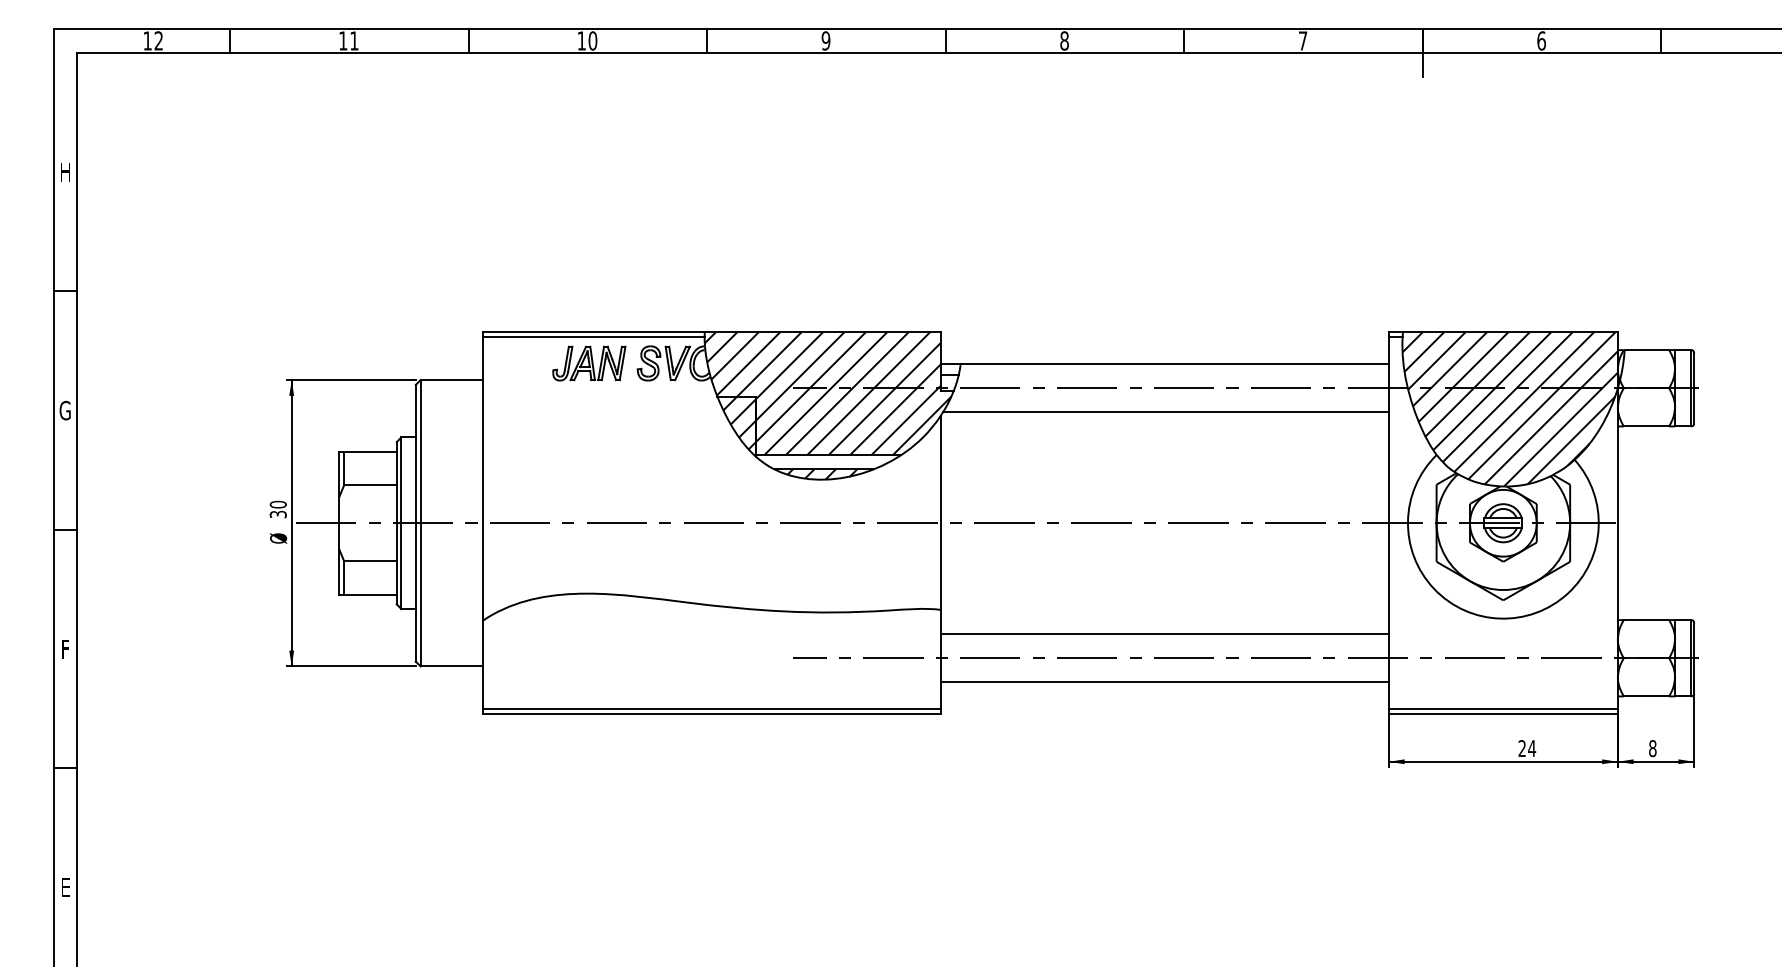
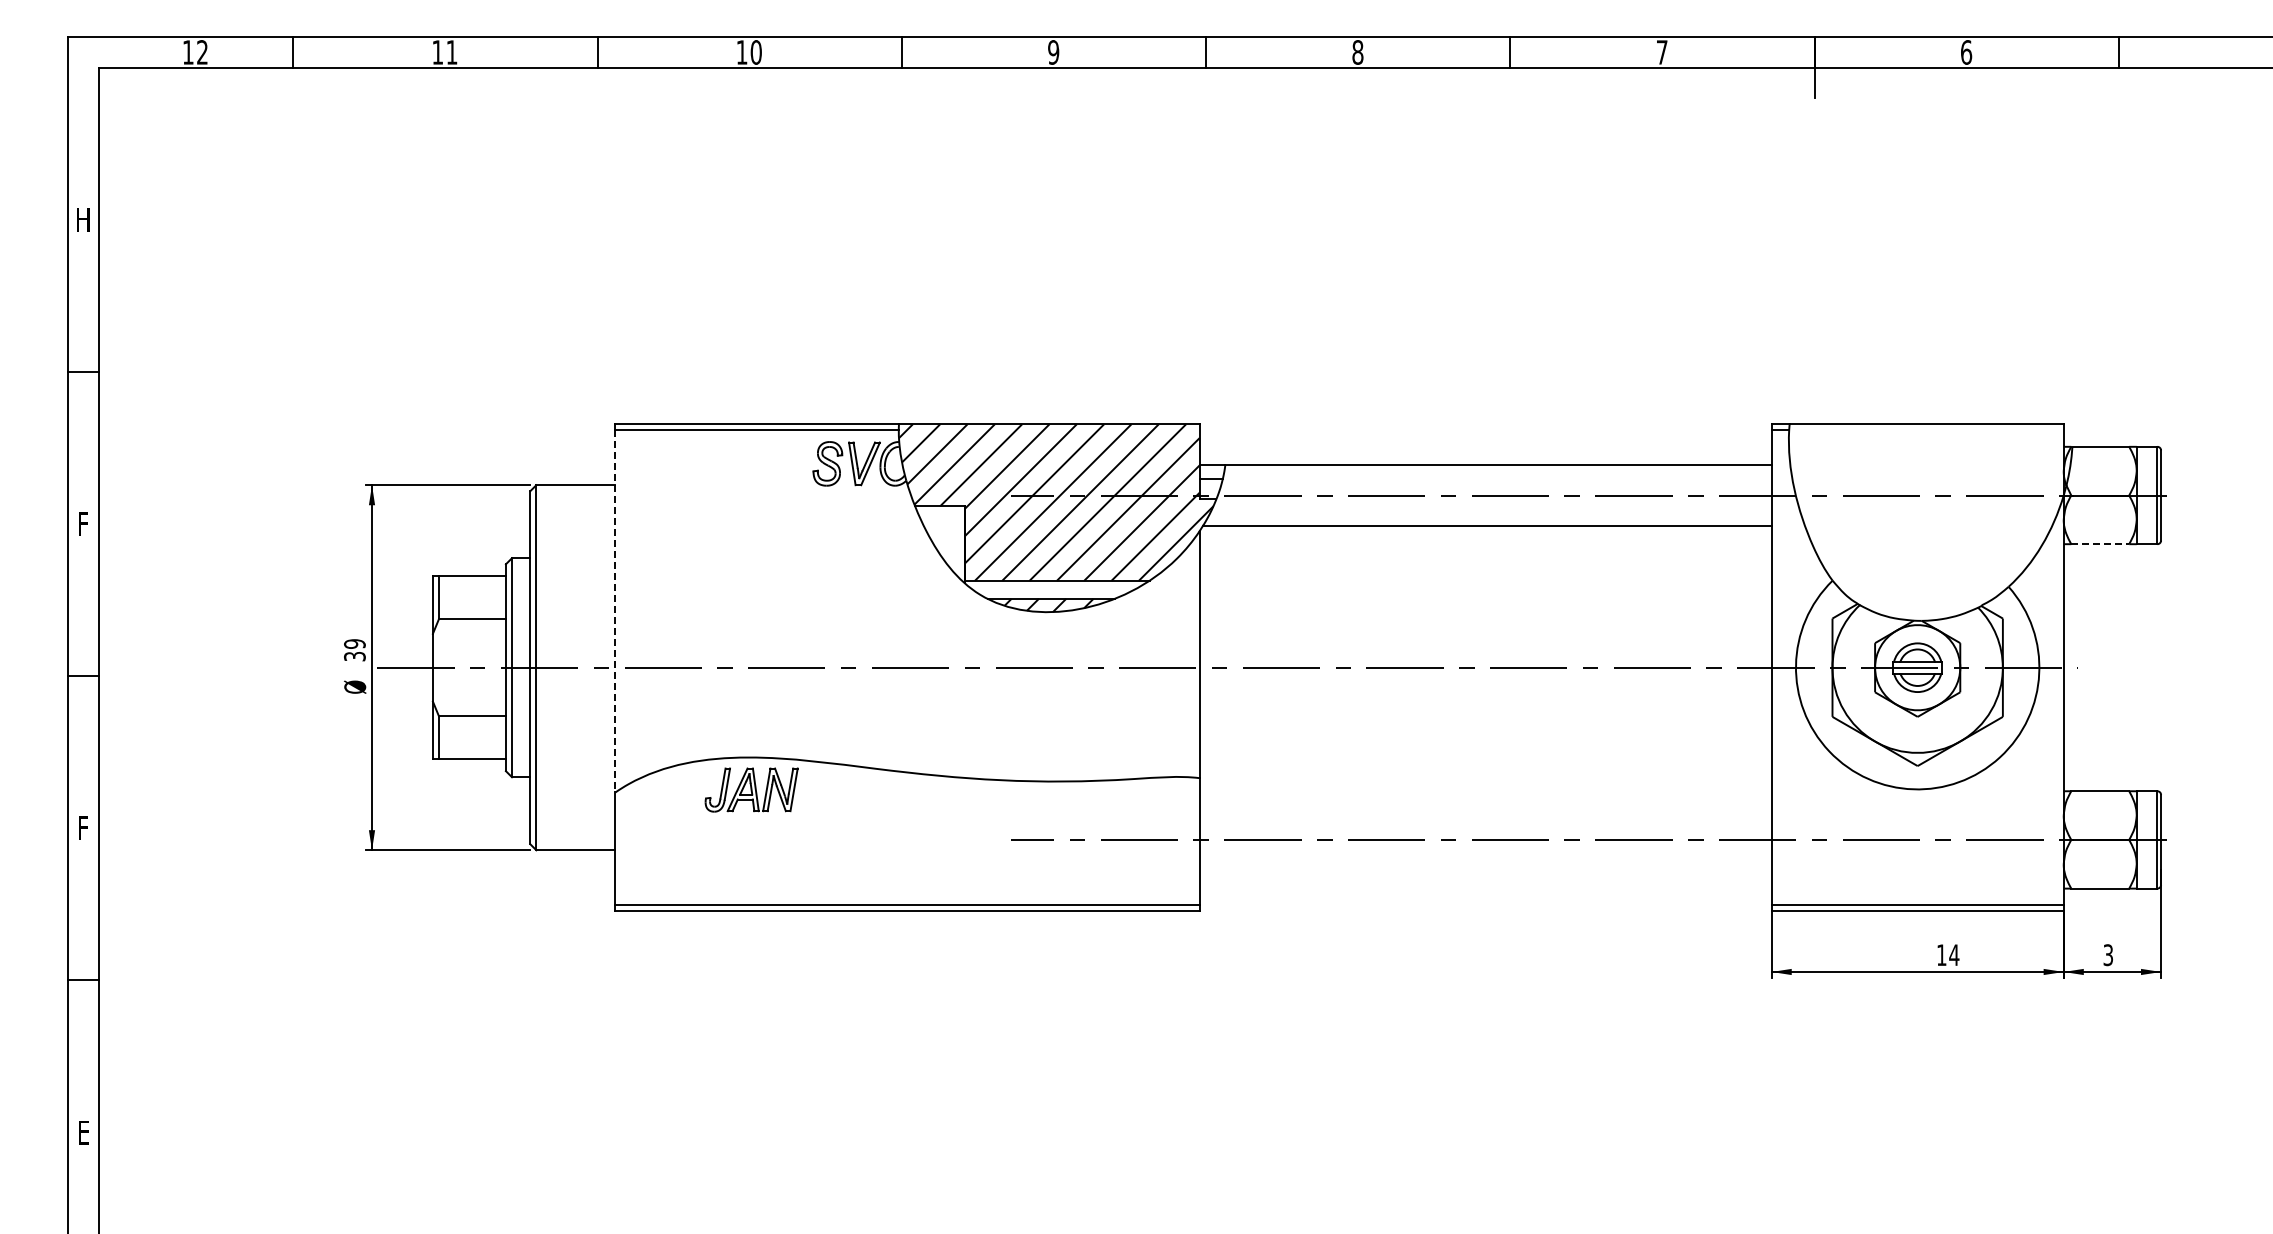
part: (589, 363) -> (751, 789), moved
hatch: (1510, 409) -> (1926, 522), removed
text: (65, 410) -> (83, 523), G -> F
hatch: (739, 422) -> (943, 539), removed
line: (1646, 426) -> (2100, 544), solid -> dashed
line: (482, 479) -> (615, 611), solid -> dashed
text: (277, 504) -> (354, 643), 30 -> 39
line: (1164, 634) -> (1485, 809), removed
line: (1164, 682) -> (1485, 870), removed
text: (1522, 748) -> (1941, 954), 24 -> 14
text: (1652, 748) -> (2108, 955), 8 -> 3

